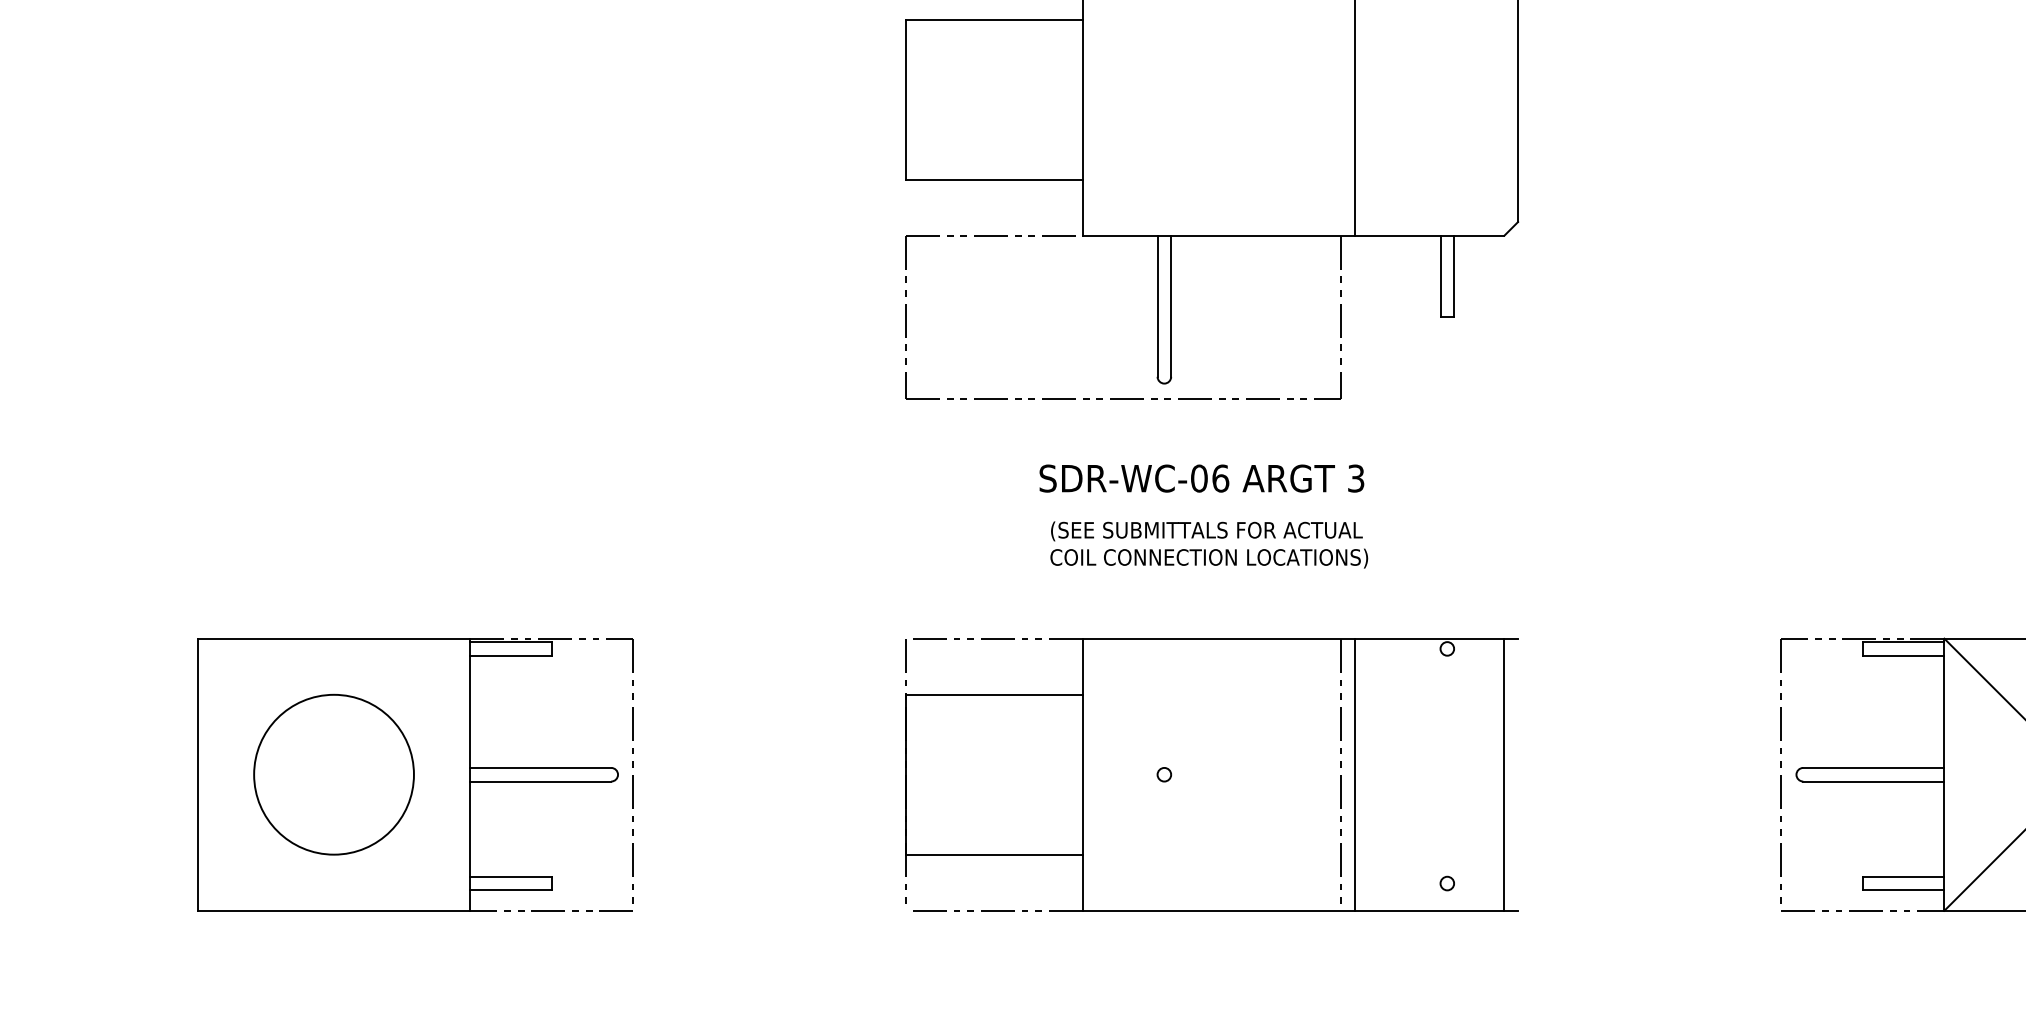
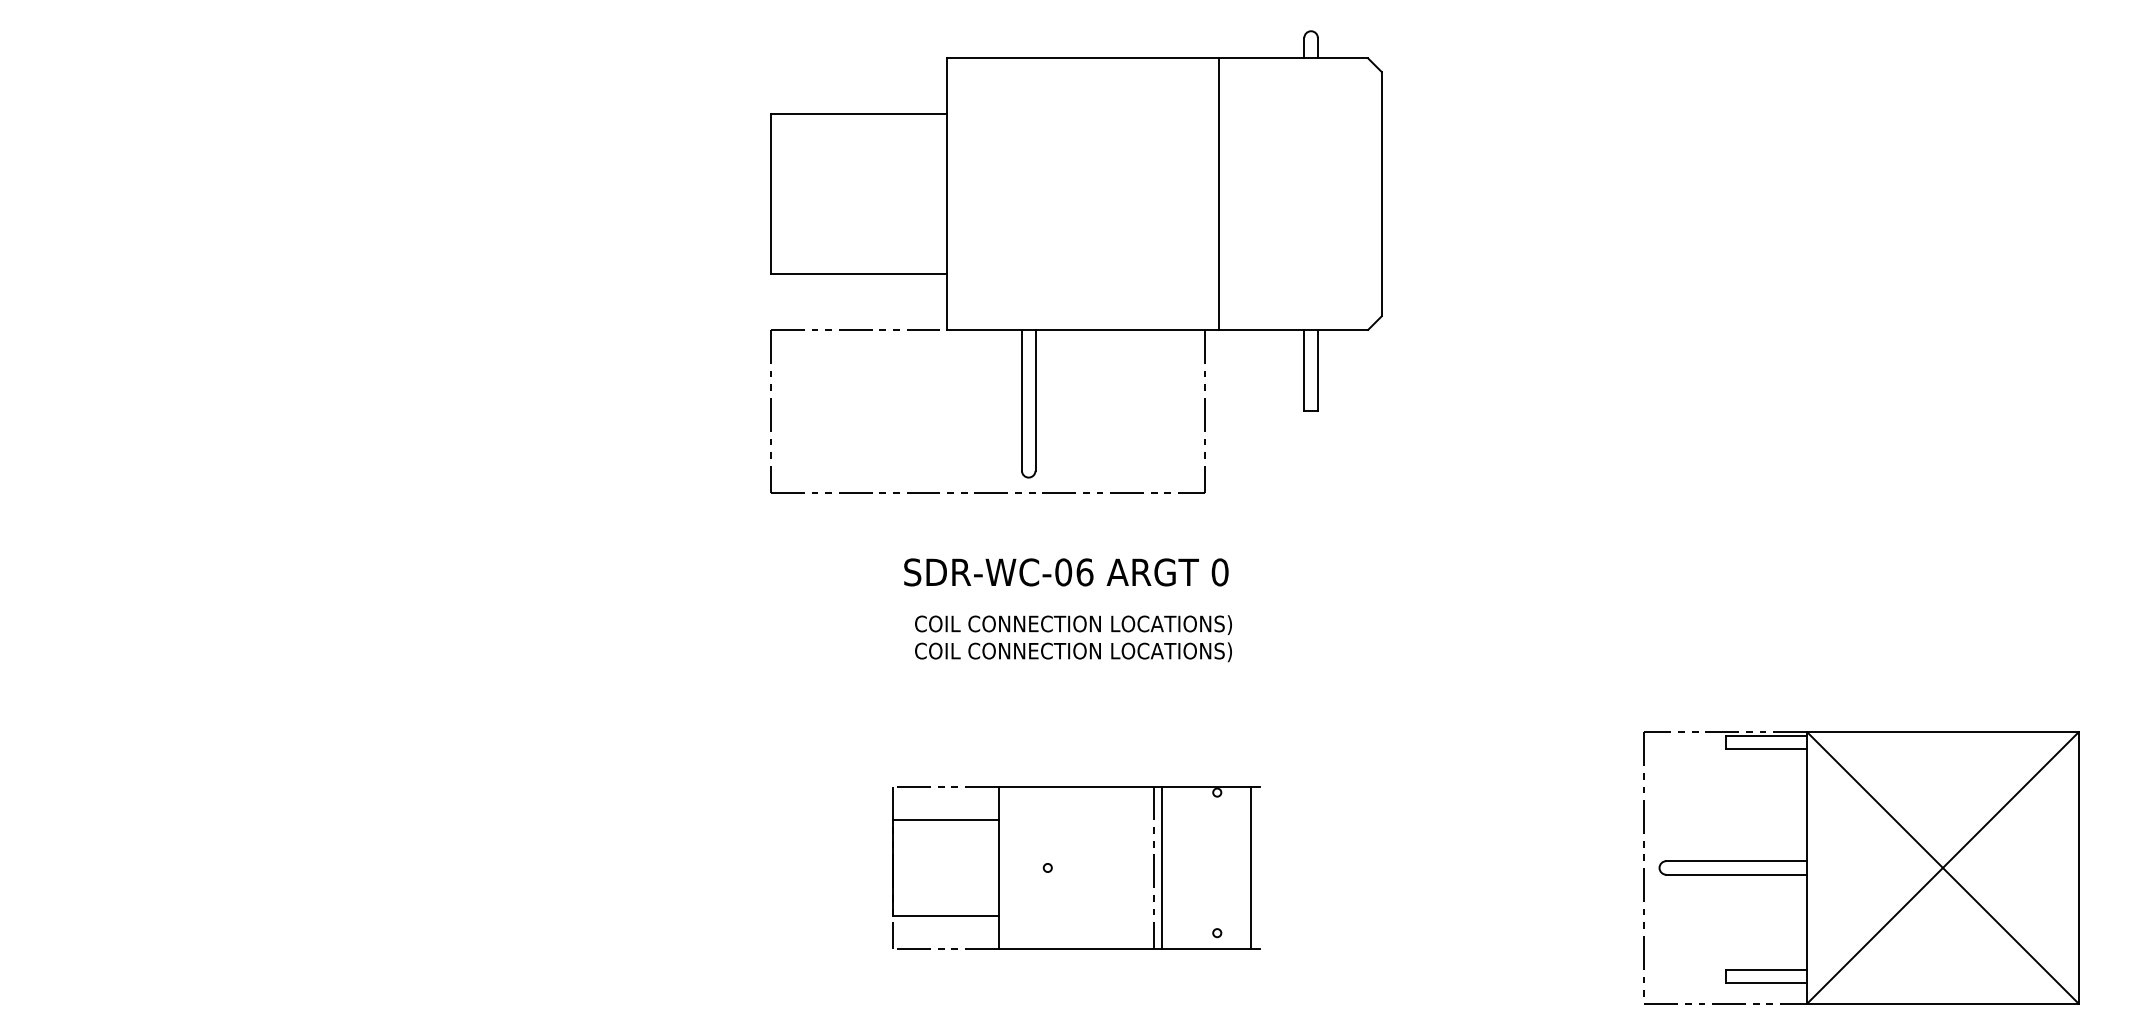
text: (1355, 478) -> (1219, 572), 3 -> 0
text: (1209, 530) -> (1073, 624), (SEE SUBMITTALS FOR ACTUAL -> COIL CONNECTION LOCATIONS)
part: (415, 774) -> (281, 867), removed
part: (1212, 774) -> (1076, 867), size x0.6

